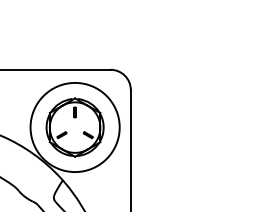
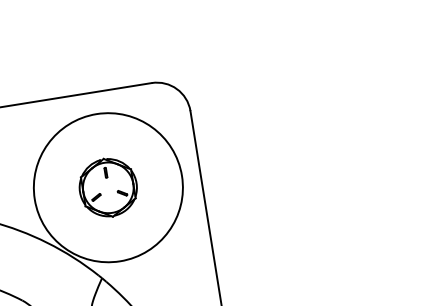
part: (74, 127) -> (107, 187), size x0.6

